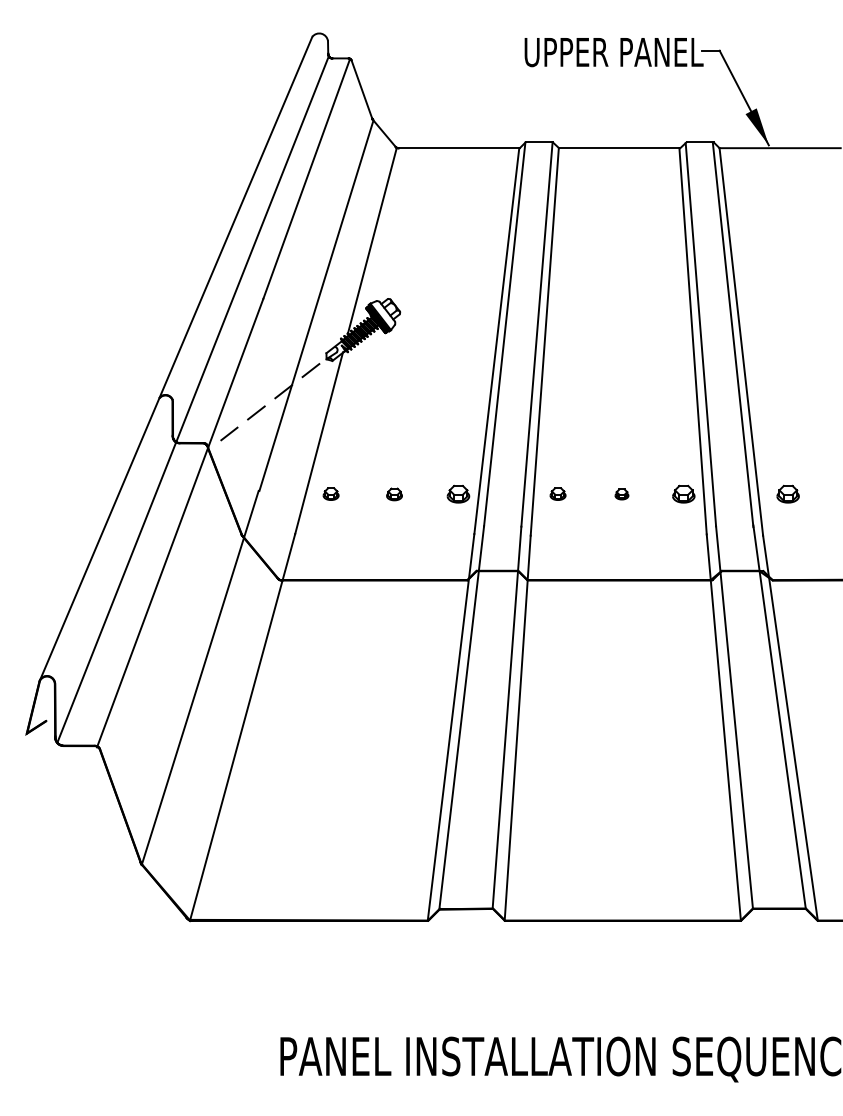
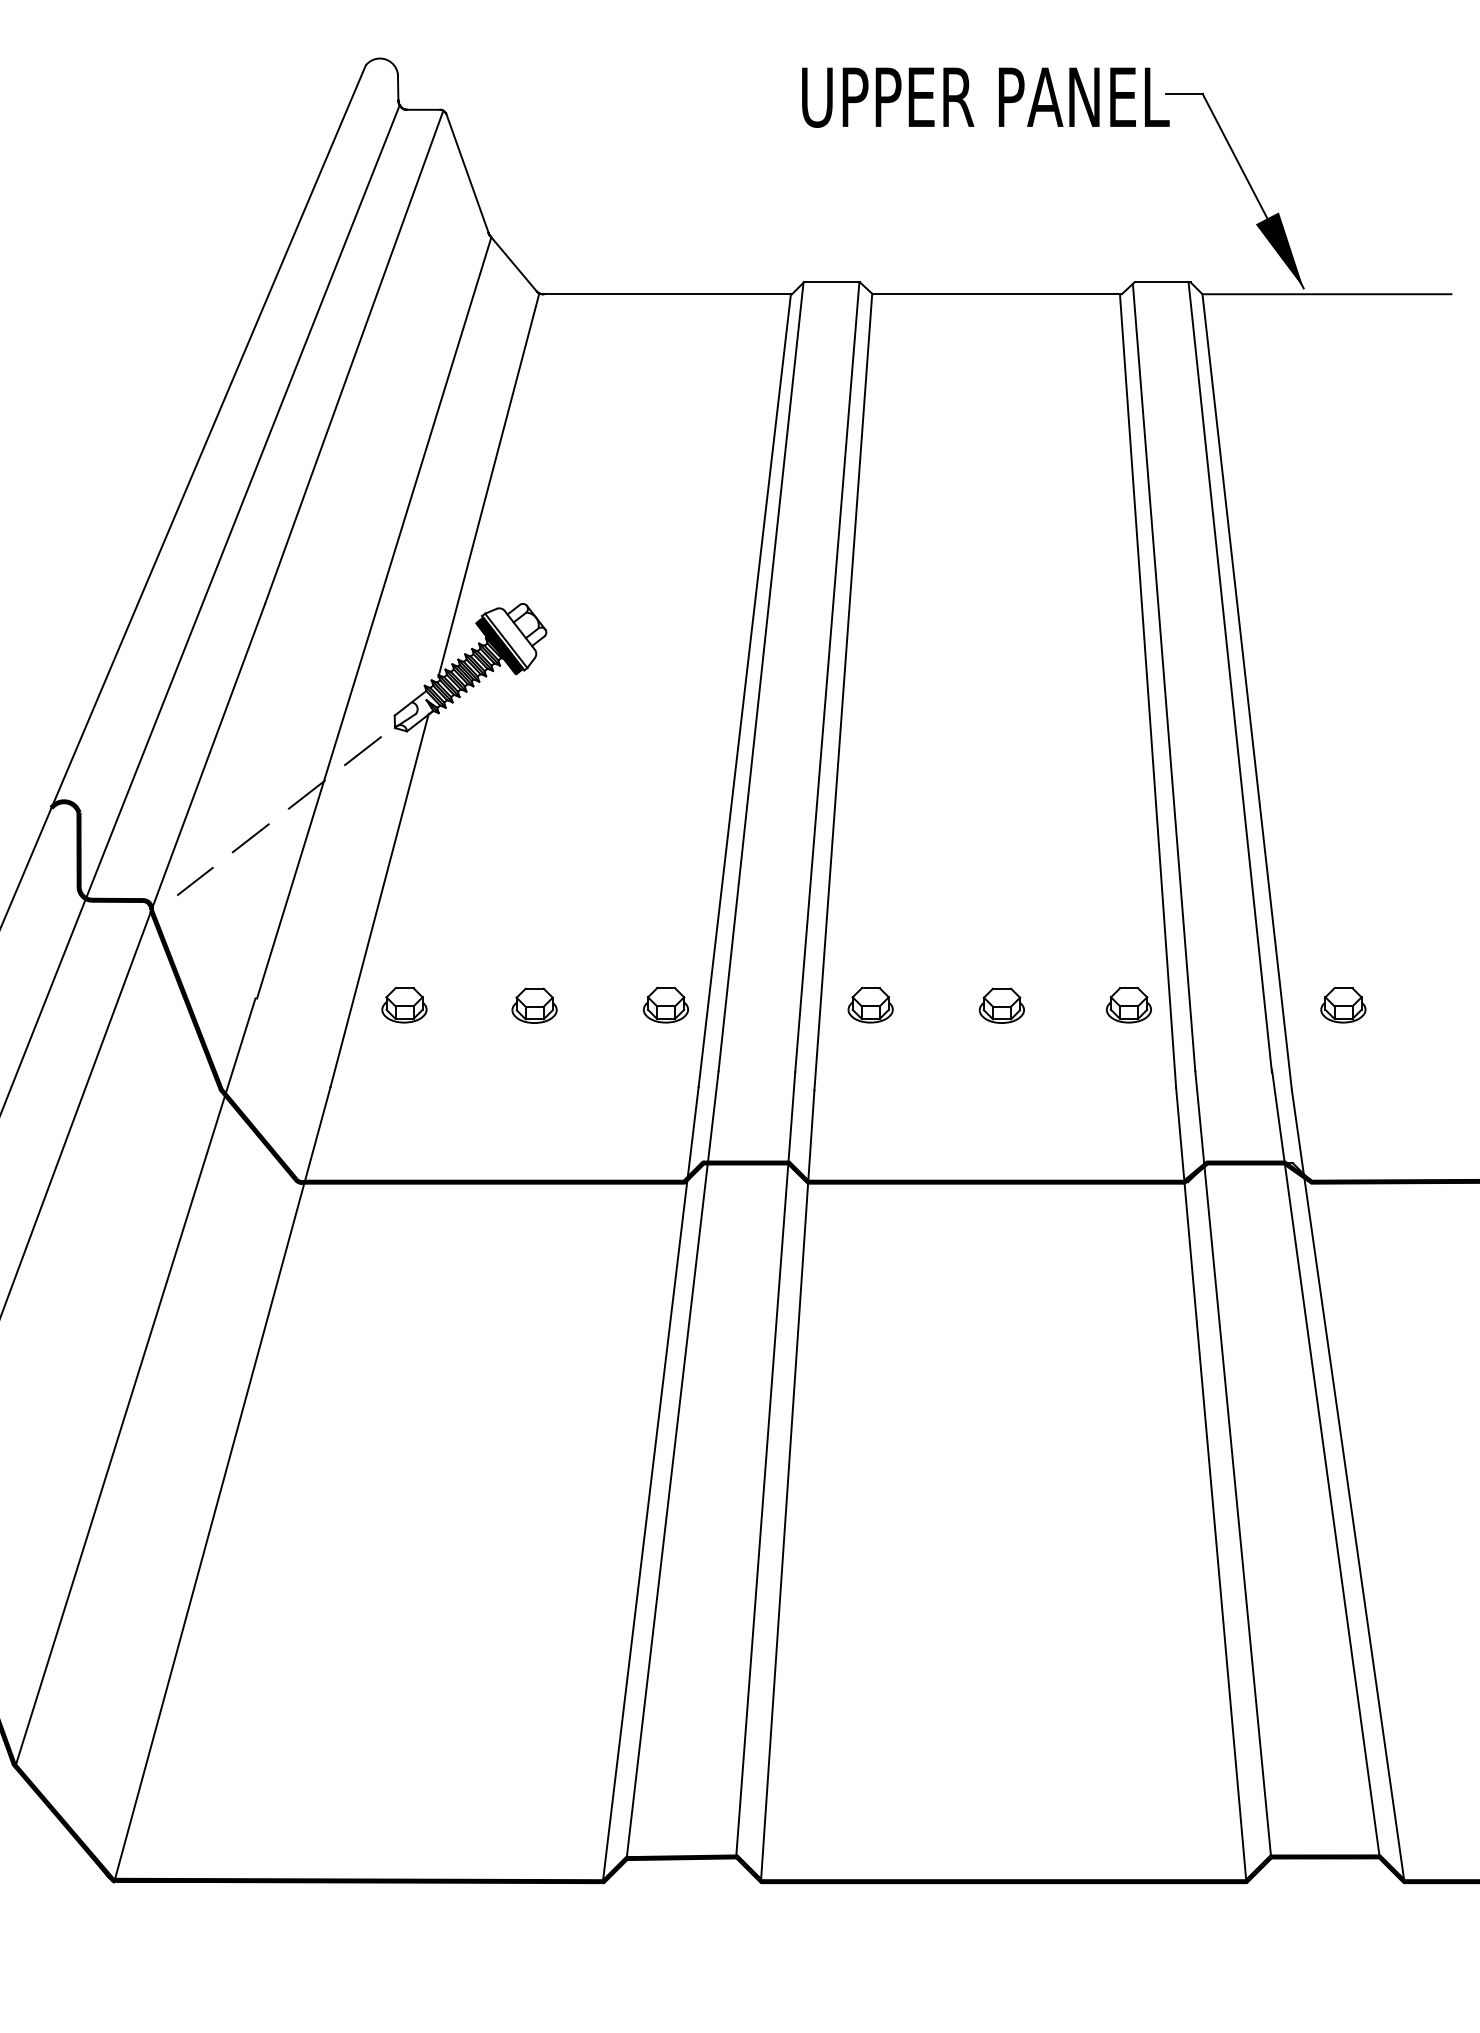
part: (330, 493) -> (403, 1003), size x1.43
part: (557, 493) -> (869, 1003), size x1.43
part: (394, 494) -> (534, 1005), size x1.43
part: (621, 494) -> (1000, 1005), size x1.67

